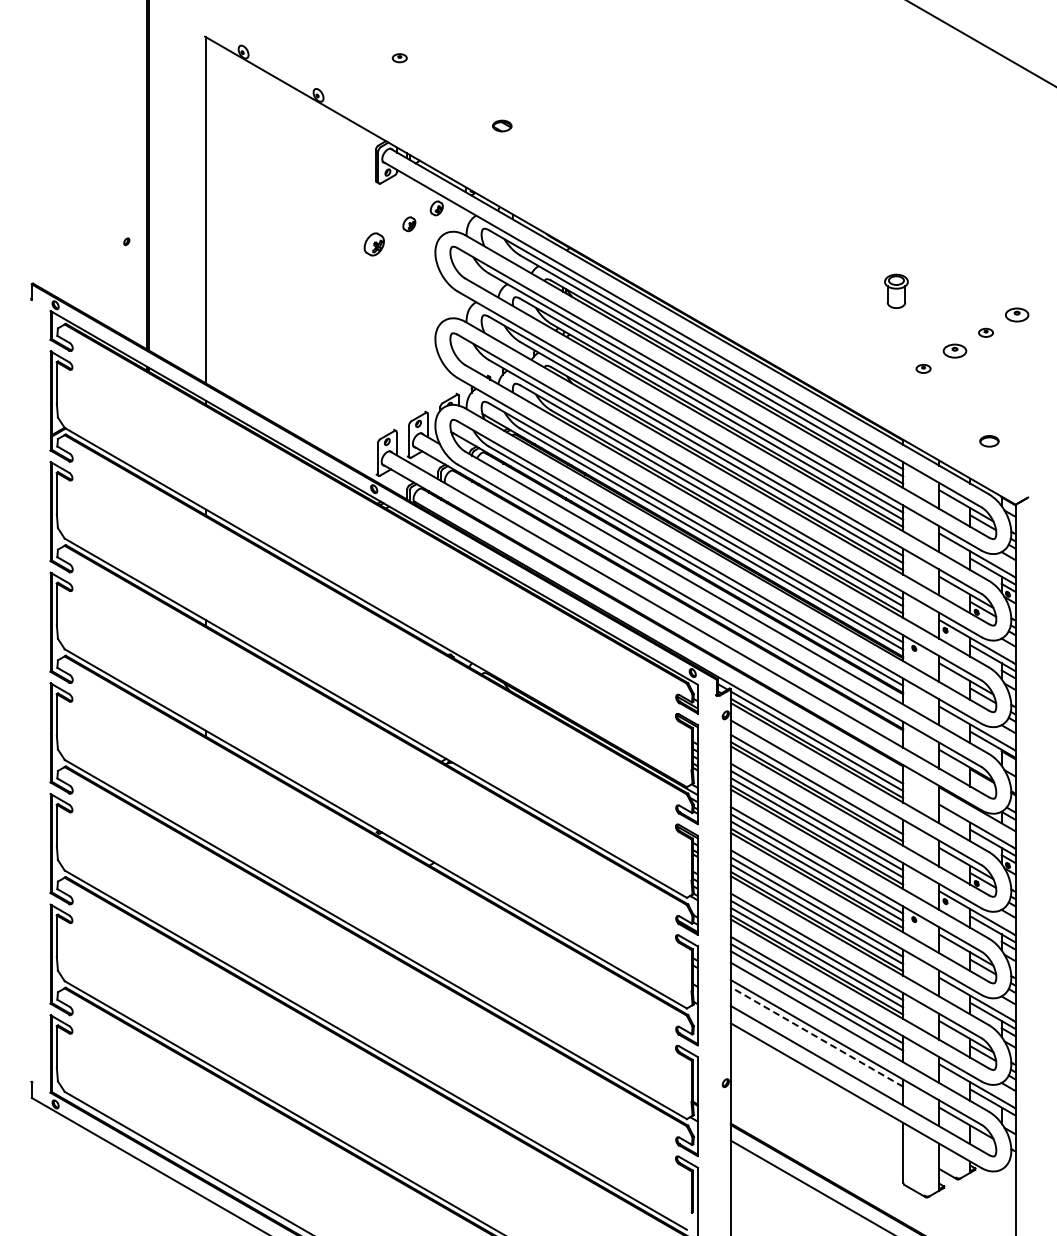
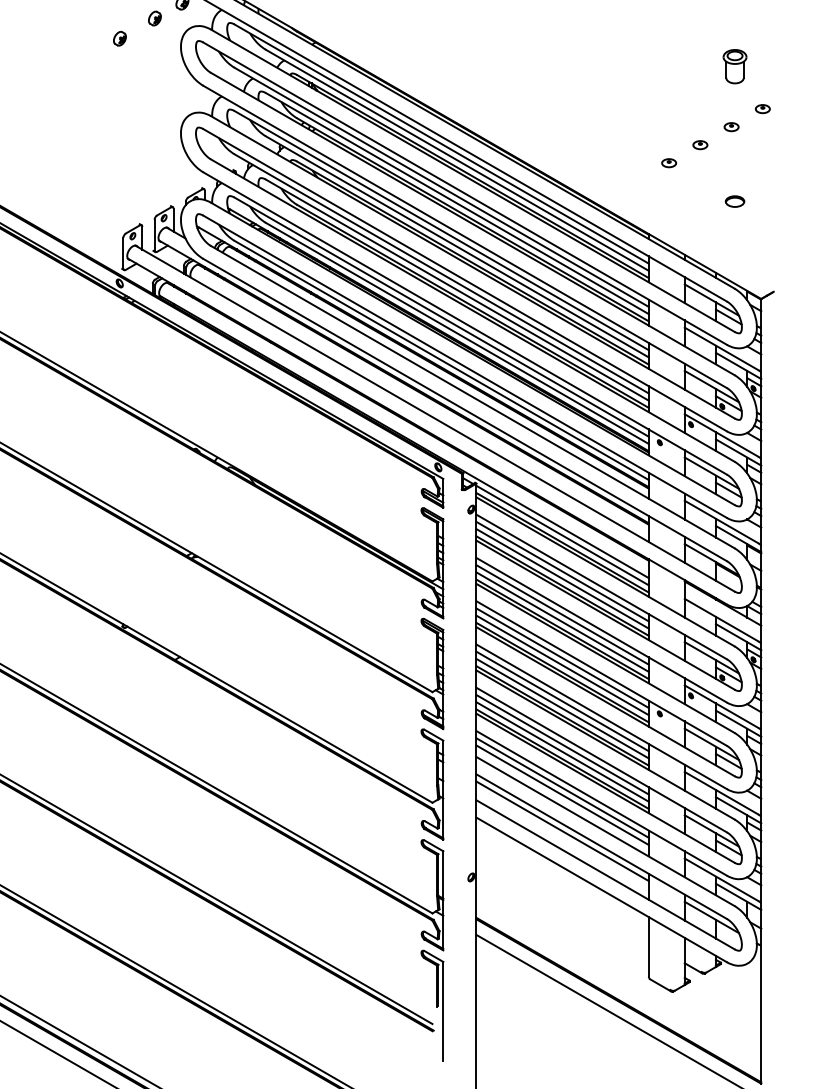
part: (374, 244) -> (120, 38), size x0.62
part: (896, 290) -> (735, 65), moved
part: (1017, 314) -> (763, 108), size x0.62
part: (954, 350) -> (700, 144), size x0.62
part: (989, 441) -> (735, 201), moved
line: (816, 777) -> (562, 571), added
line: (816, 1036) -> (562, 830), dashed -> solid

